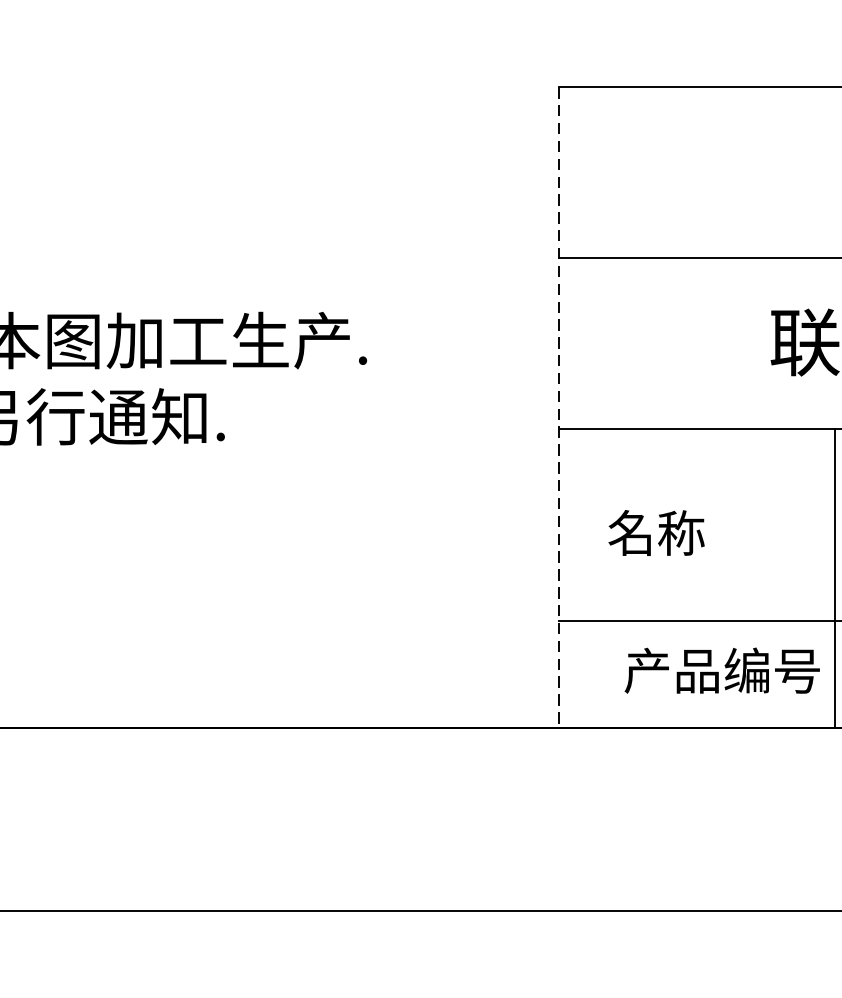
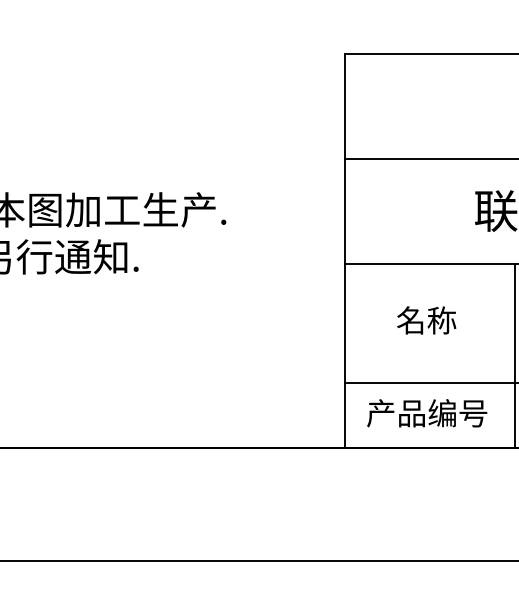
line: (558, 408) -> (344, 251), dashed -> solid
text: (656, 533) -> (426, 320), moved
text: (722, 671) -> (427, 413), moved

